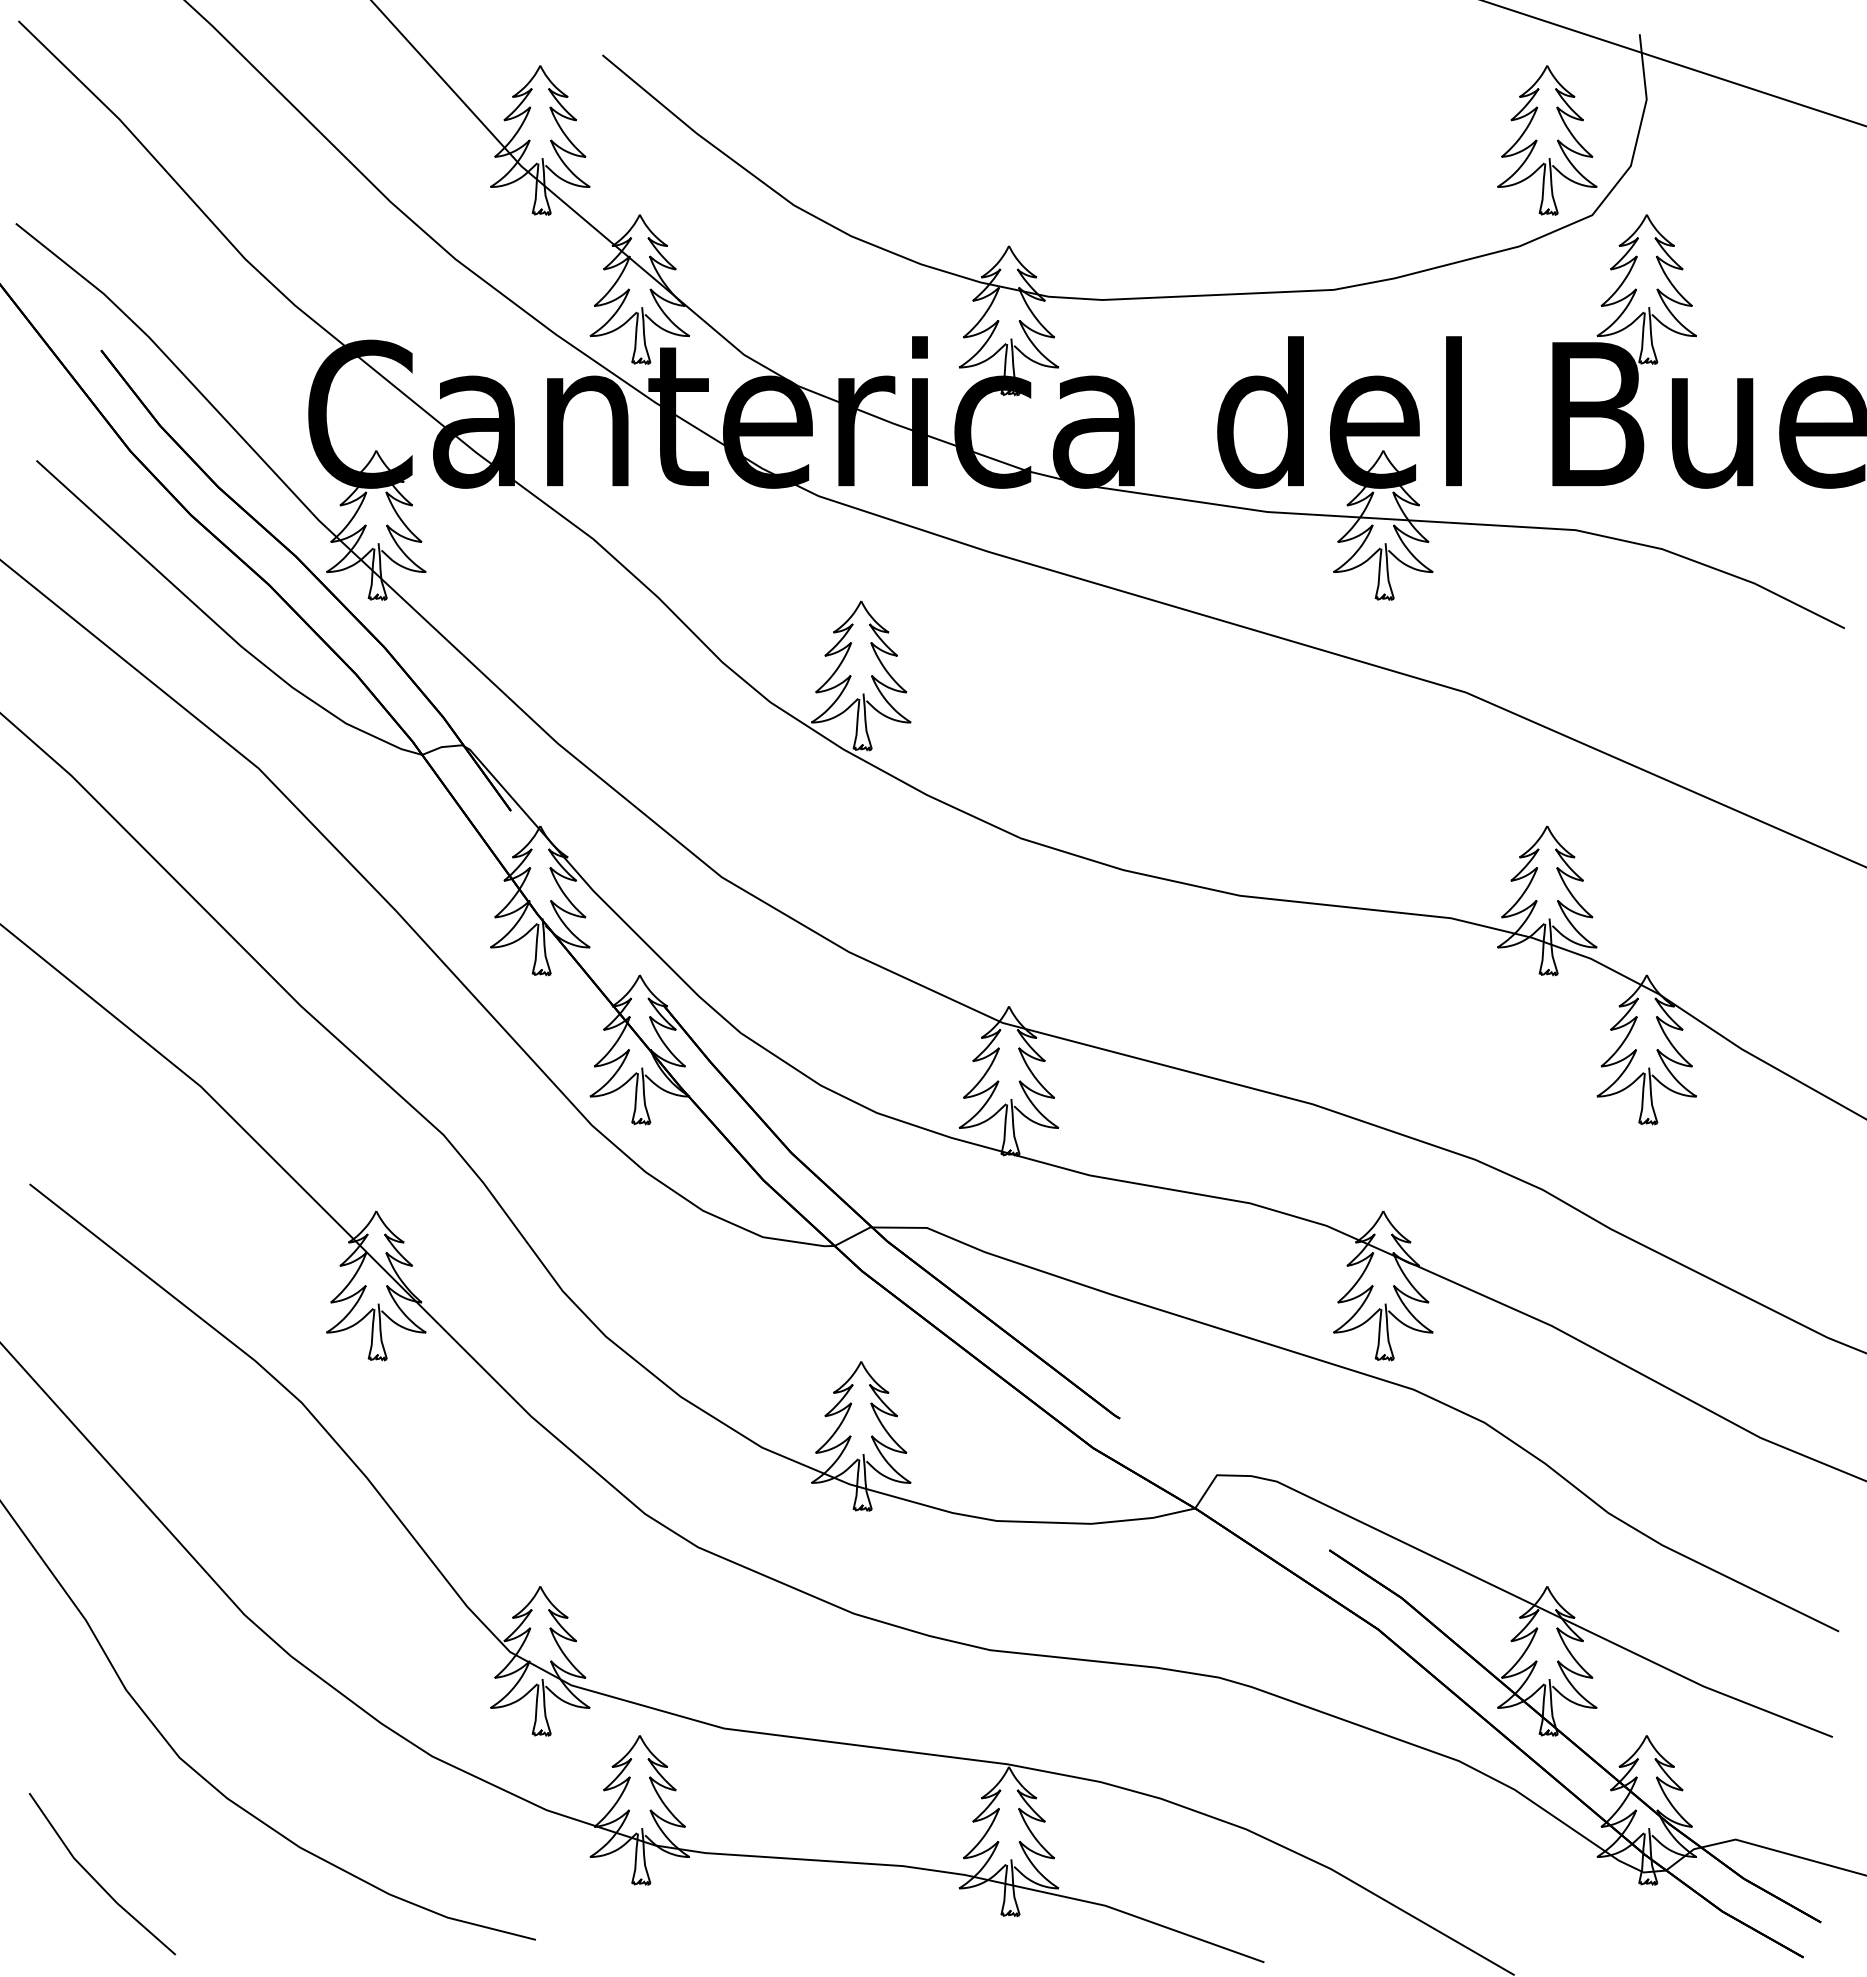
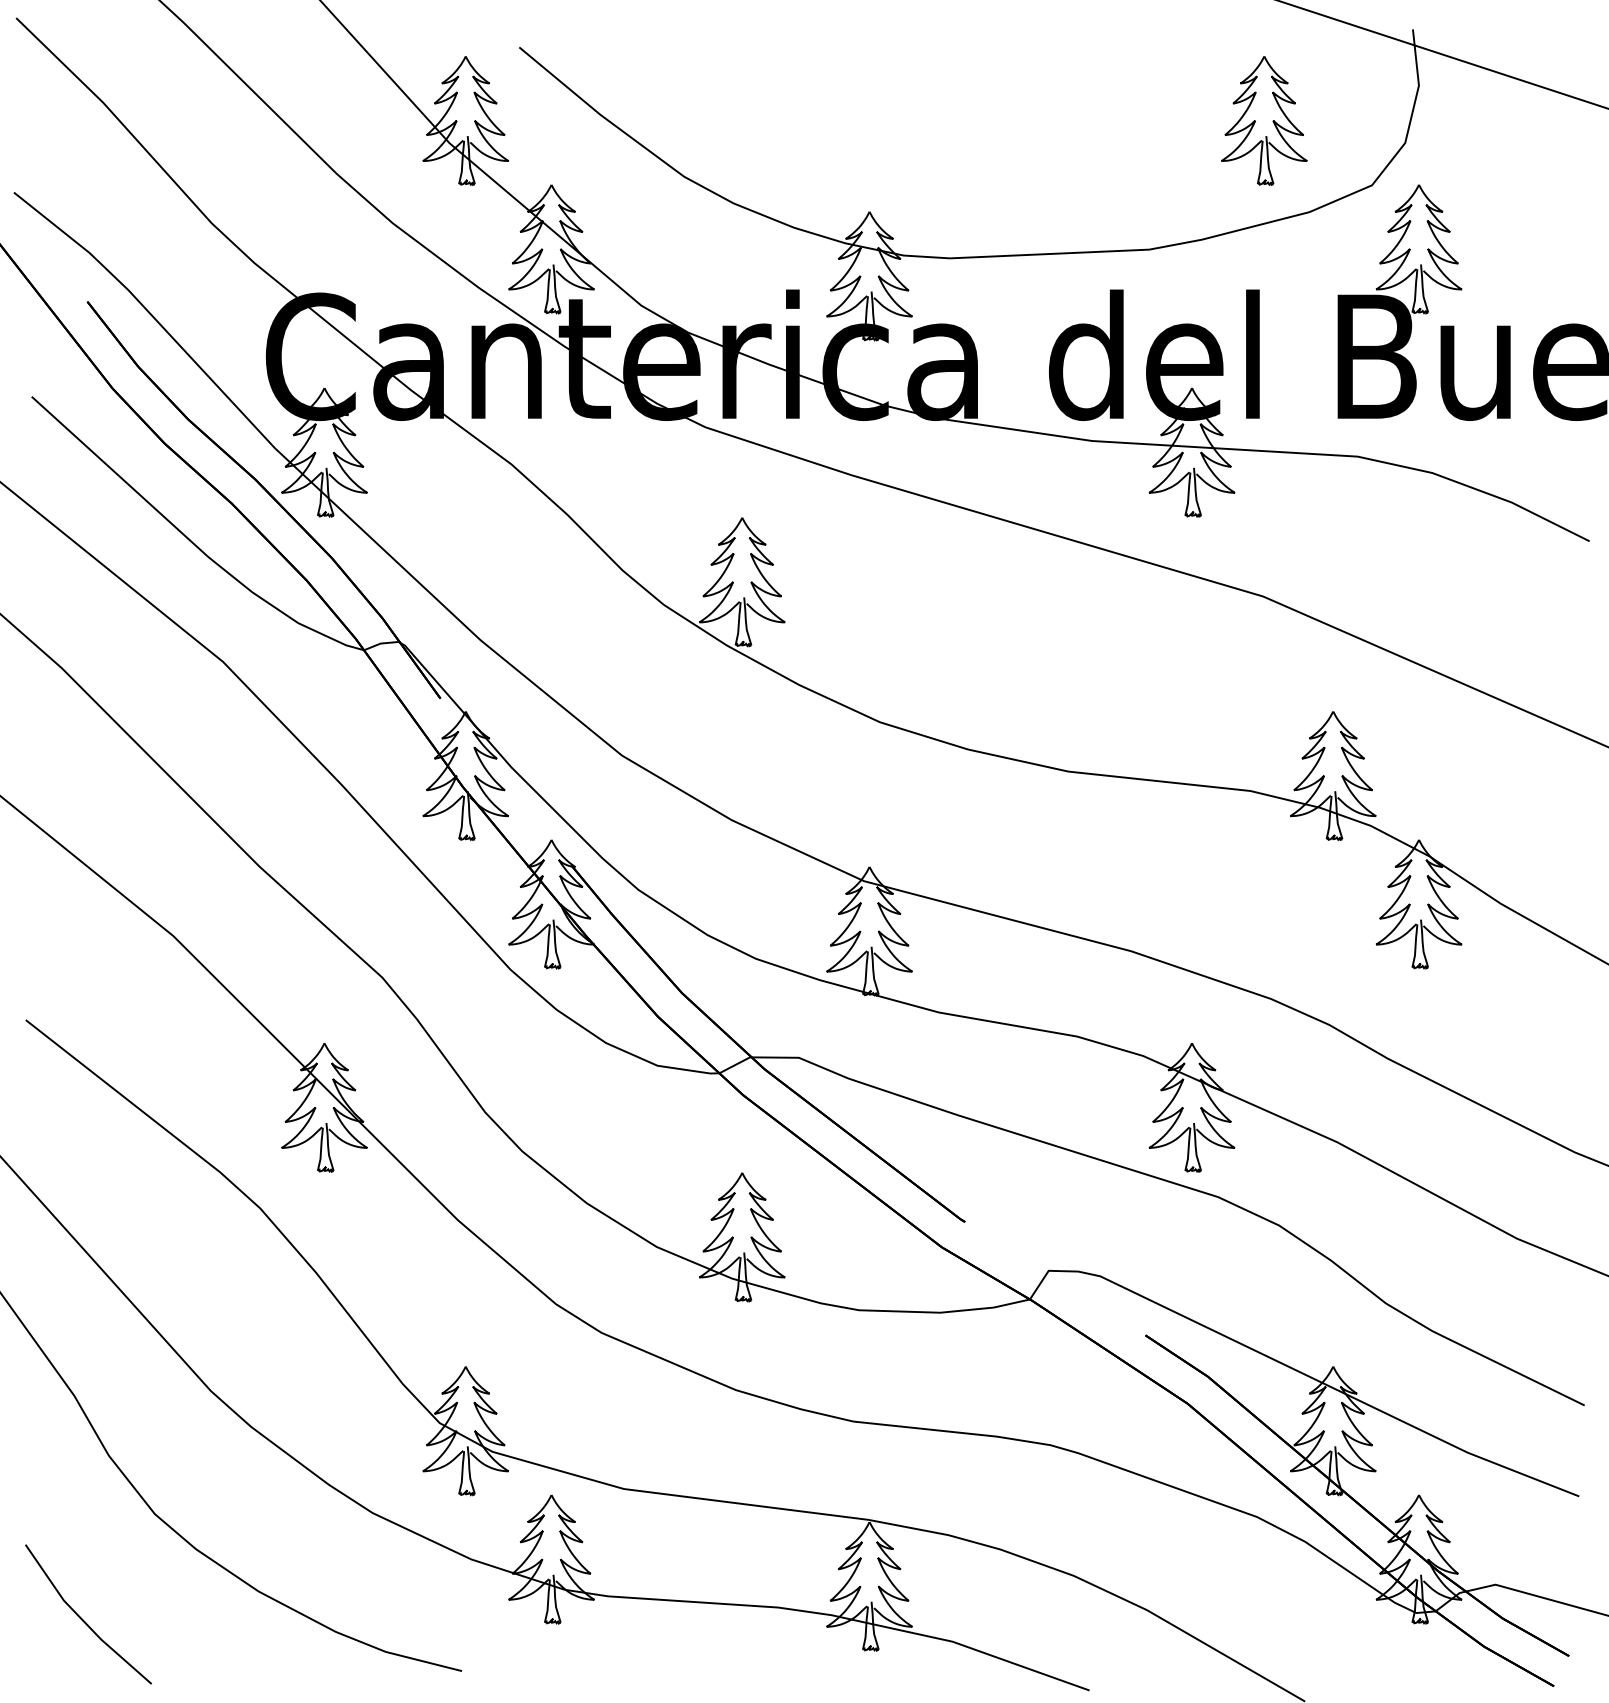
part: (1547, 140) -> (1264, 120), moved

